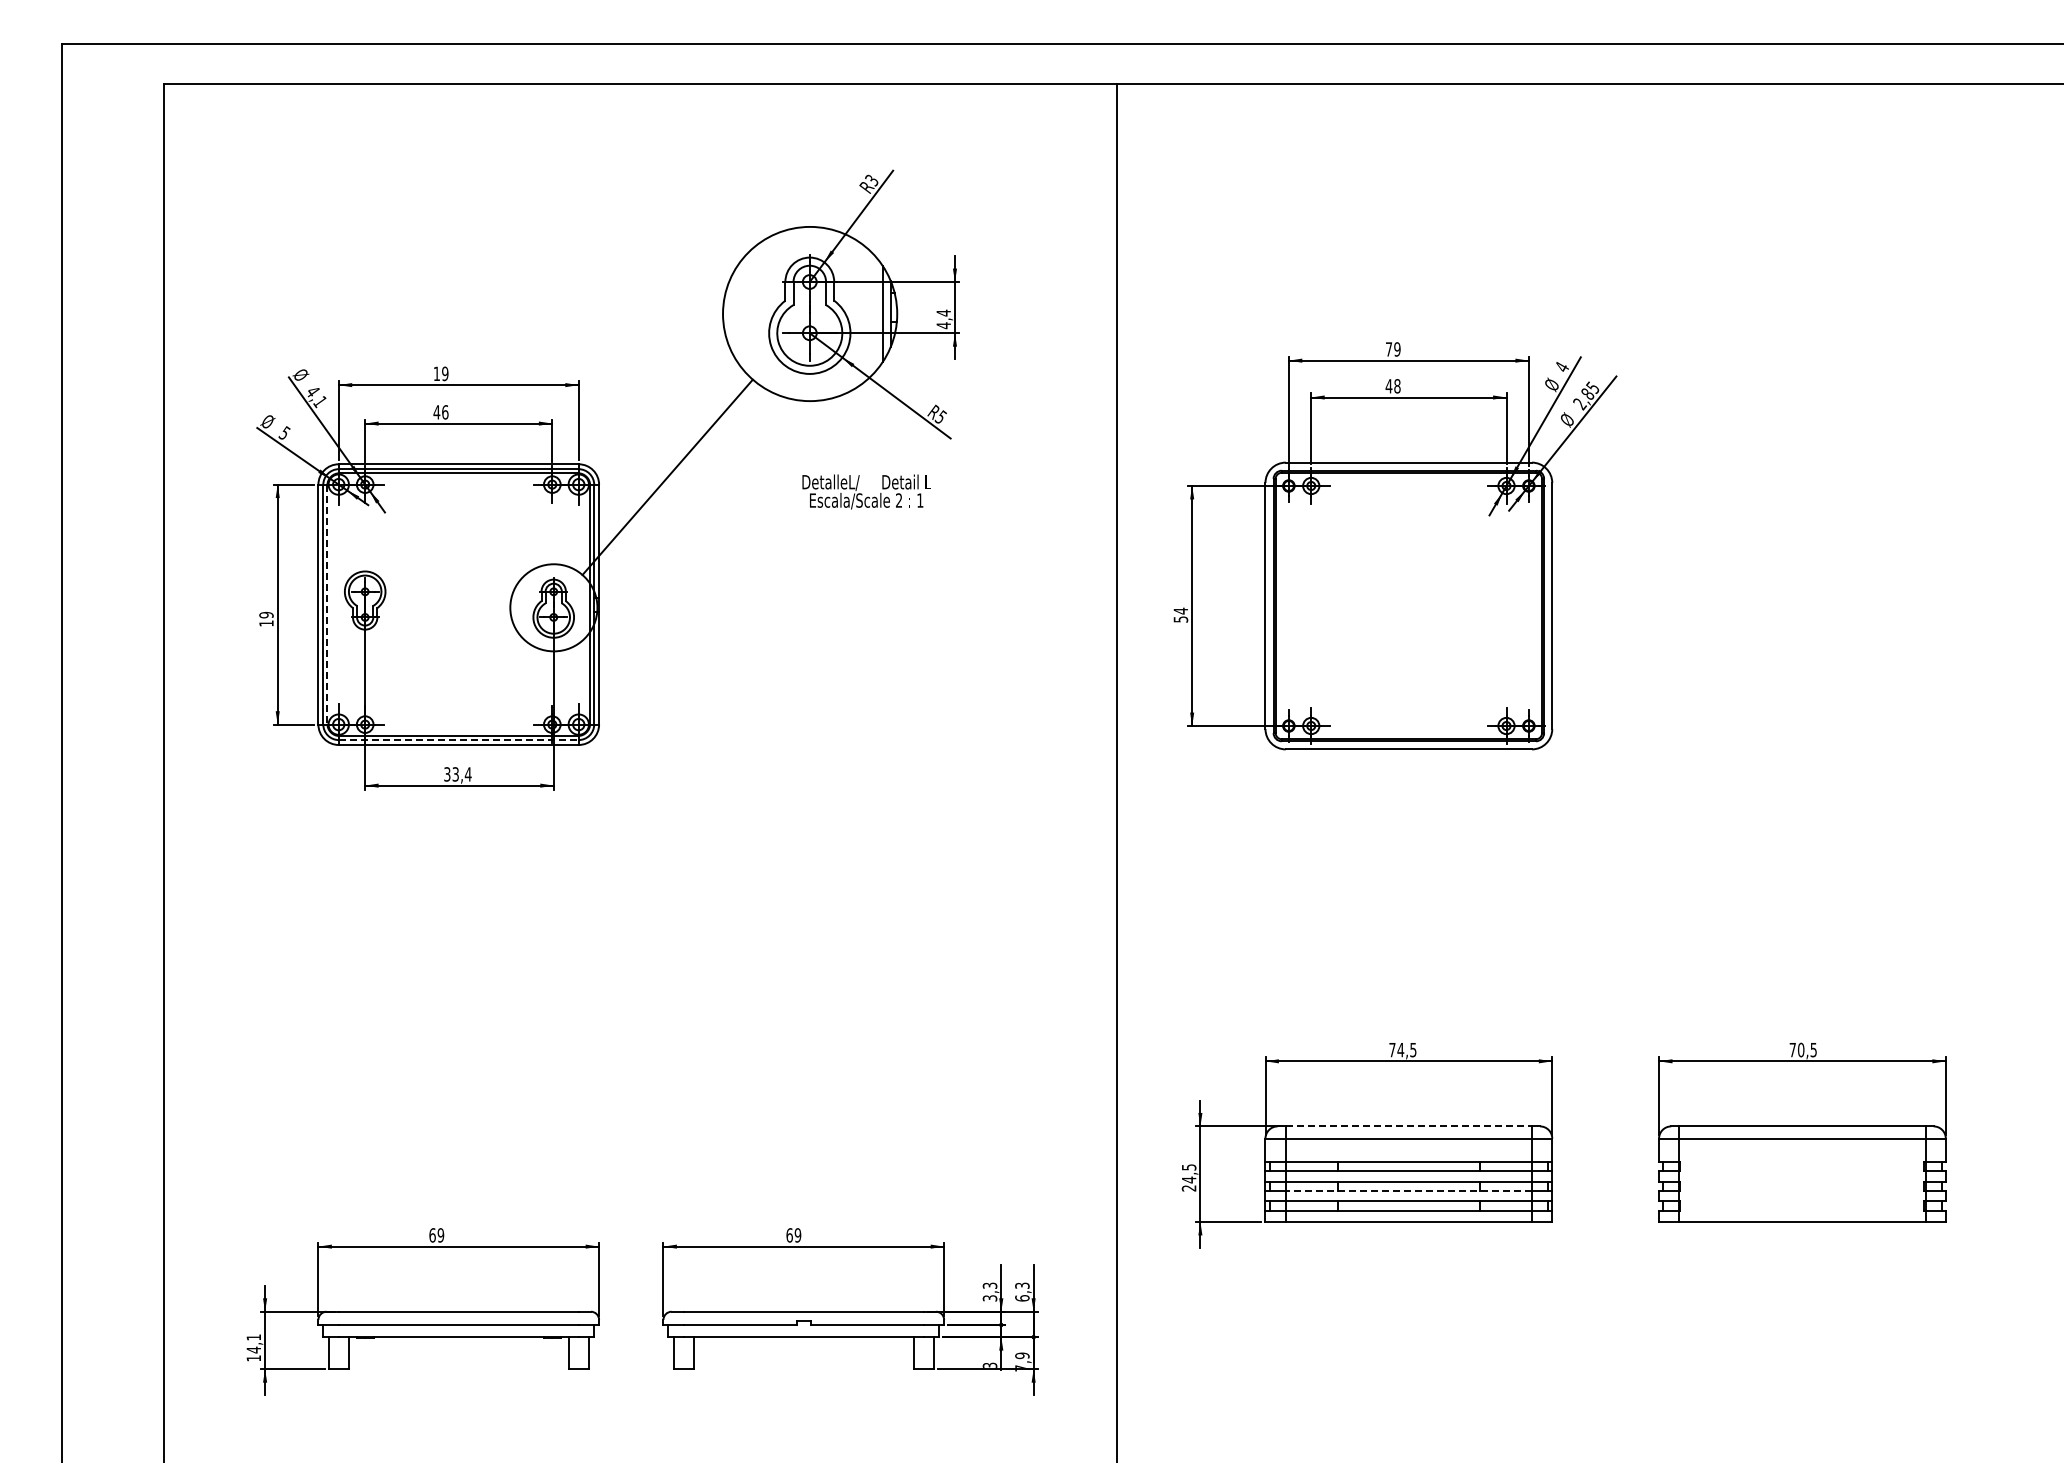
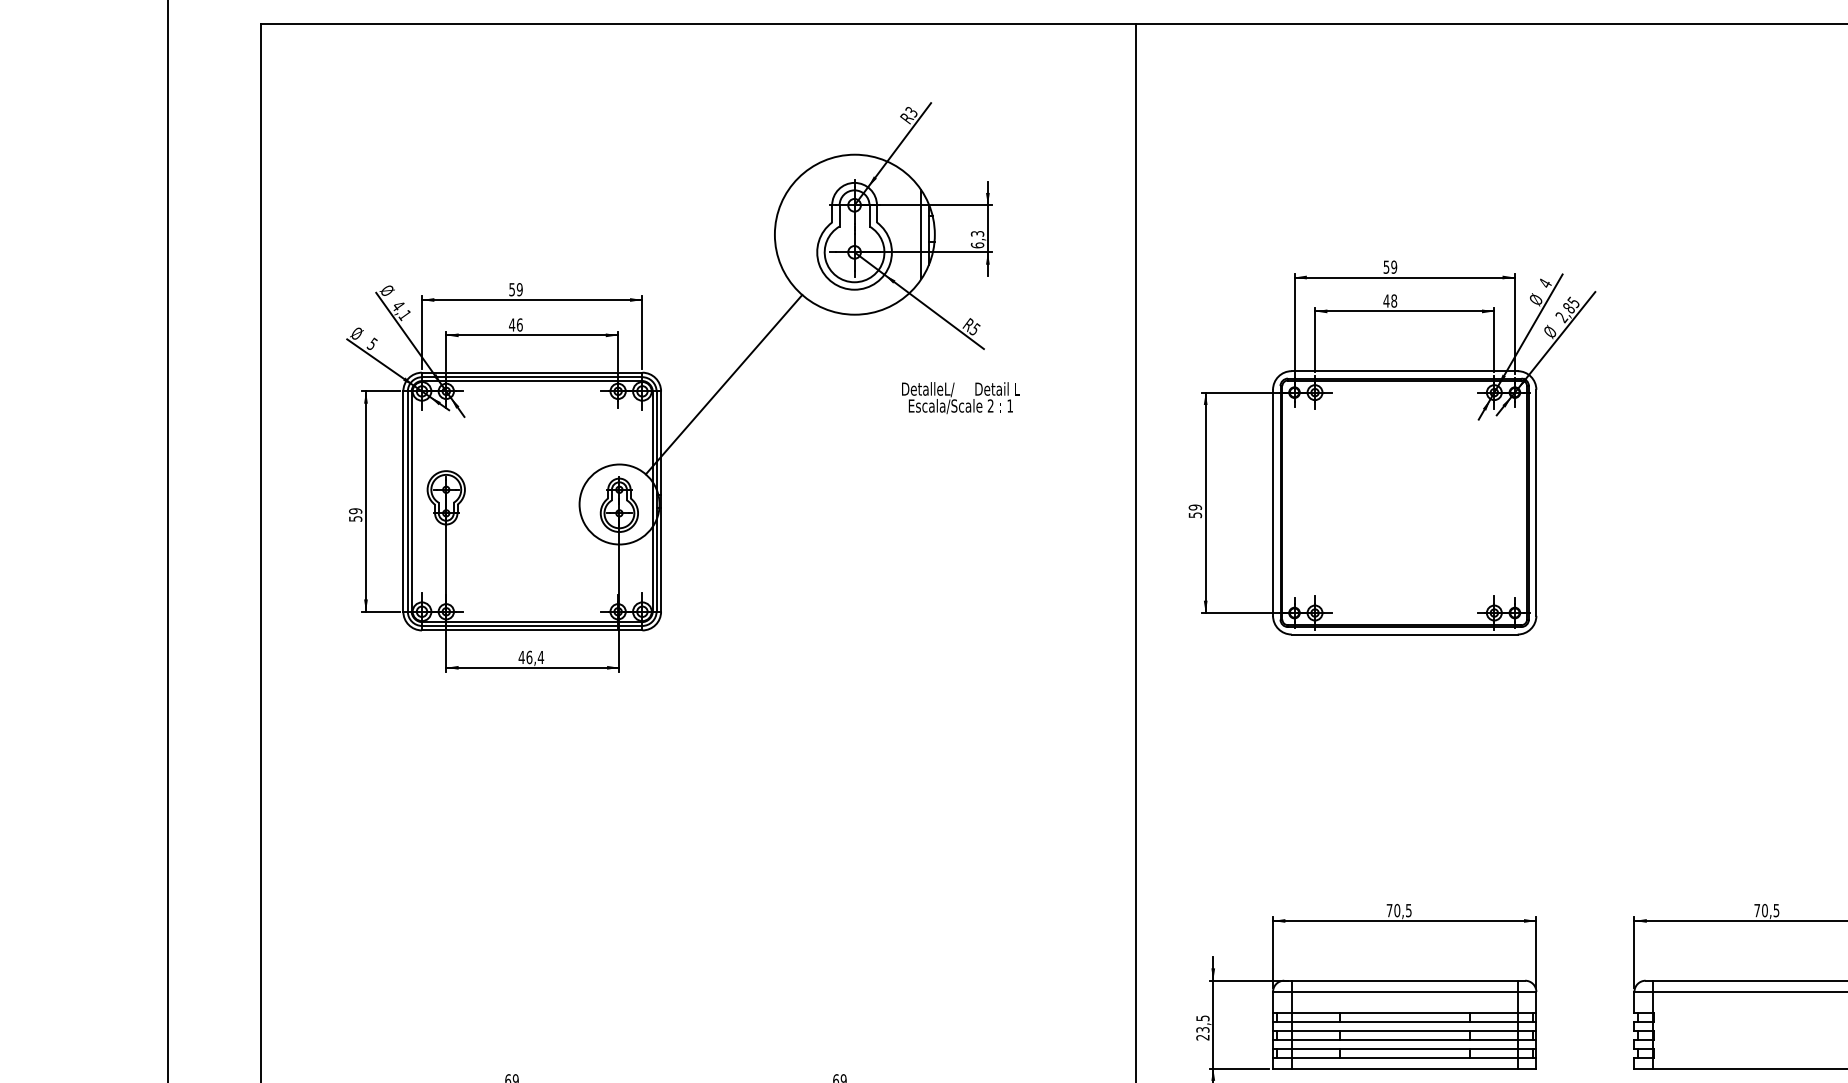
text: (943, 319) -> (977, 239), 4,4 -> 6,3
text: (1389, 349) -> (1386, 267), 79 -> 59
text: (436, 373) -> (511, 289), 19 -> 59
text: (866, 491) -> (960, 397), moved
line: (327, 605) -> (411, 502), dashed -> solid
text: (1180, 610) -> (1194, 506), 54 -> 59
text: (266, 623) -> (355, 518), 19 -> 59
line: (458, 740) -> (531, 626), dashed -> solid
text: (451, 774) -> (525, 657), 33,4 -> 46,4
text: (1400, 1049) -> (1397, 910), 74,5 -> 70,5
line: (1409, 1126) -> (1405, 980), dashed -> solid
text: (1188, 1179) -> (1202, 1029), 24,5 -> 23,5
line: (1408, 1190) -> (1404, 1039), dashed -> solid

